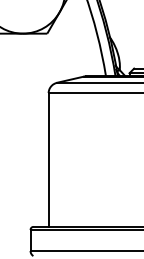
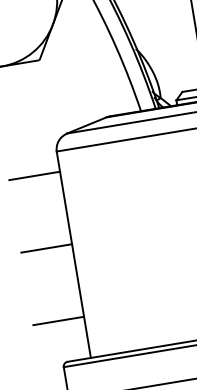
line: (31, 106) -> (33, 176), added
line: (31, 153) -> (45, 249), added
line: (31, 200) -> (57, 321), added

